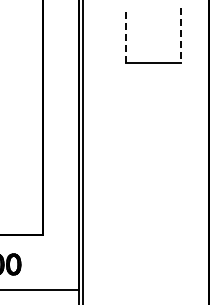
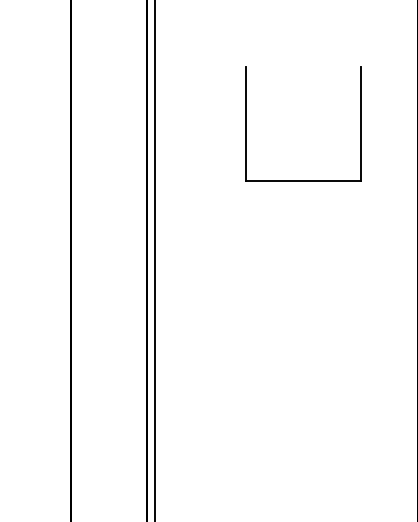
line: (126, 35) -> (245, 123), dashed -> solid
line: (180, 36) -> (359, 125), dashed -> solid

